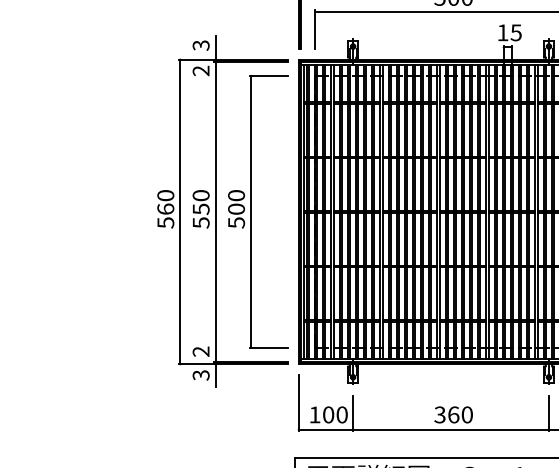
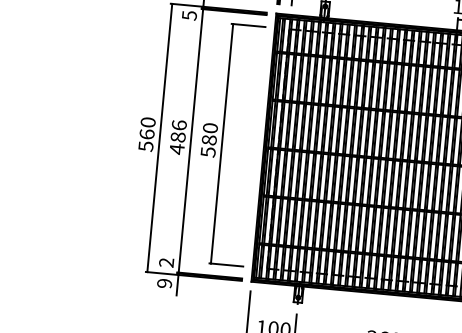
text: (200, 70) -> (188, 15), 2 -> 5
text: (236, 208) -> (209, 139), 500 -> 580
text: (200, 209) -> (177, 137), 550 -> 486
text: (201, 375) -> (164, 283), 3 -> 9

